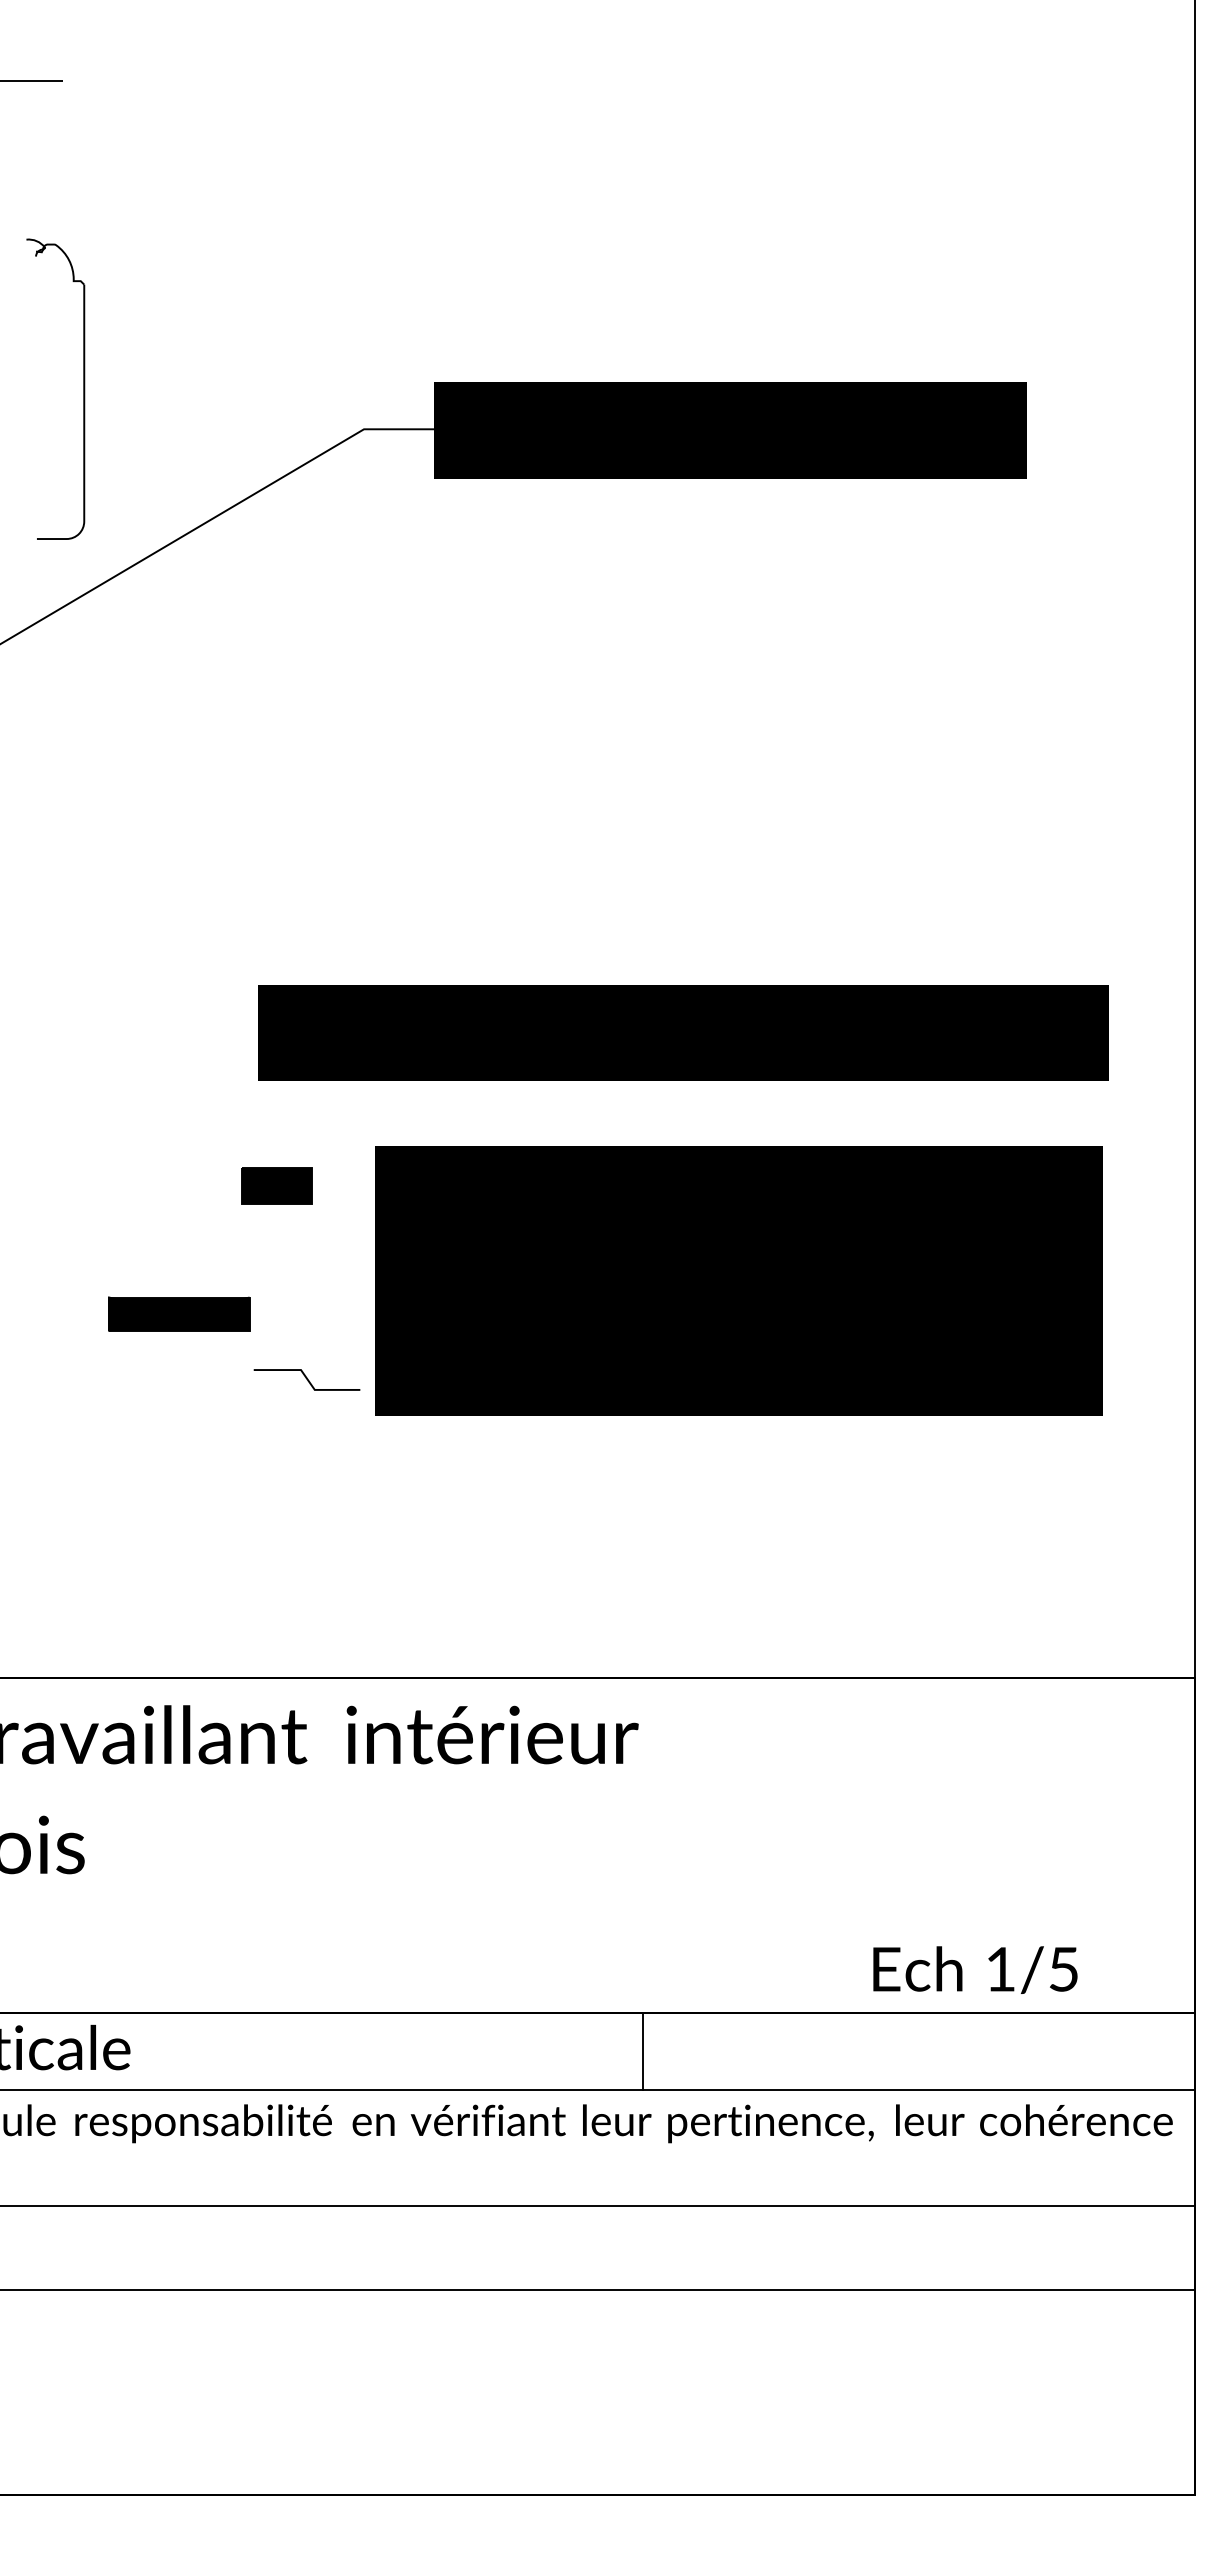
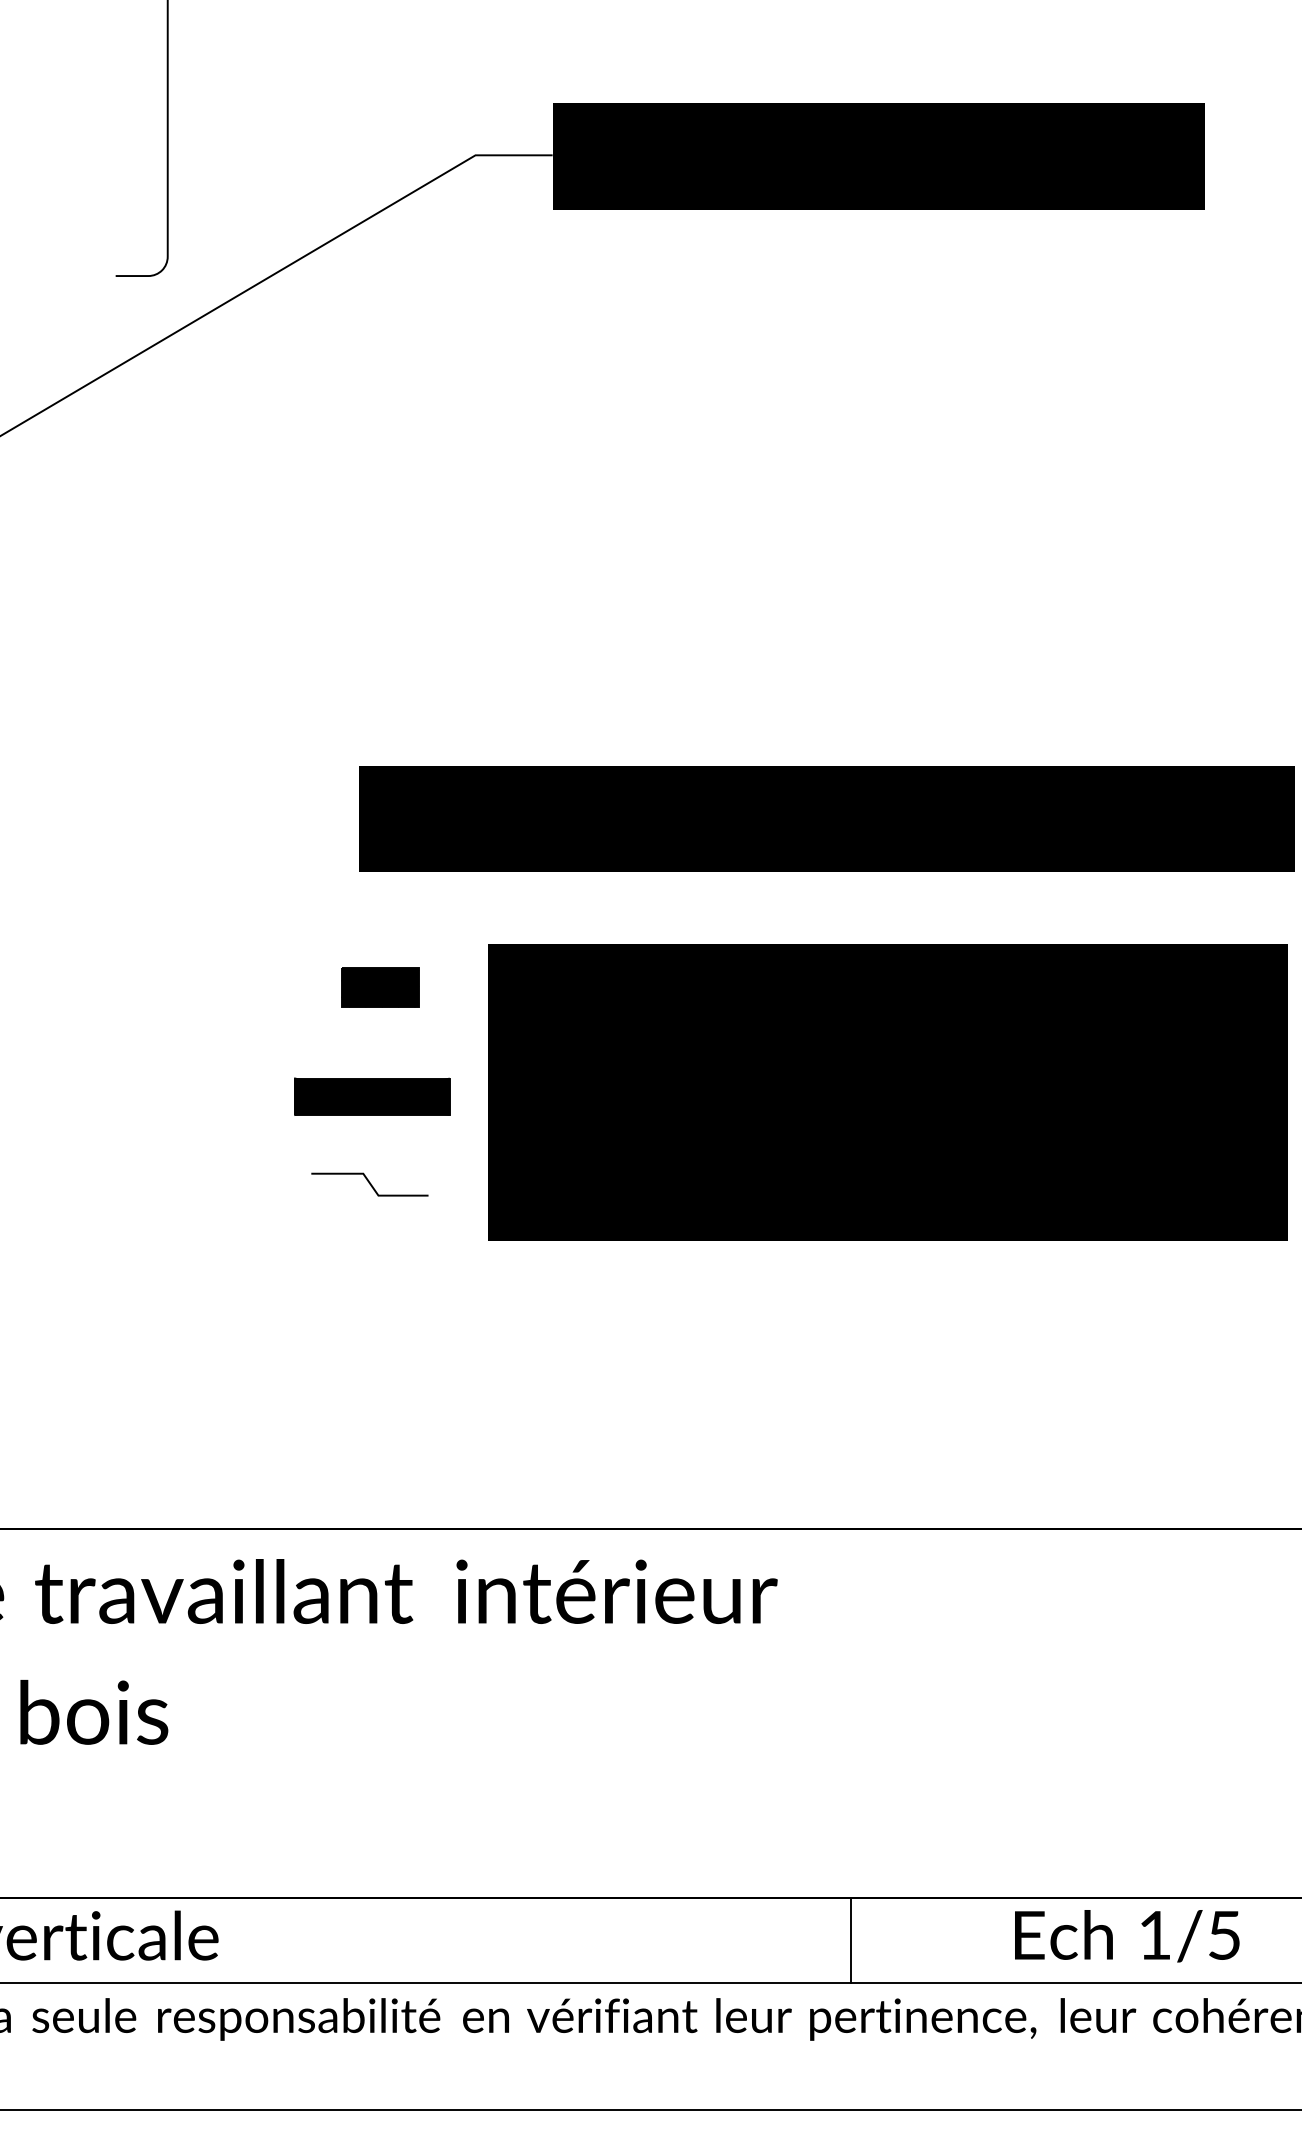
part: (179, 1313) -> (372, 1096), moved
line: (306, 1379) -> (369, 1184), moved
text: (975, 1969) -> (1127, 1935), moved
line: (642, 2051) -> (850, 1939), moved

